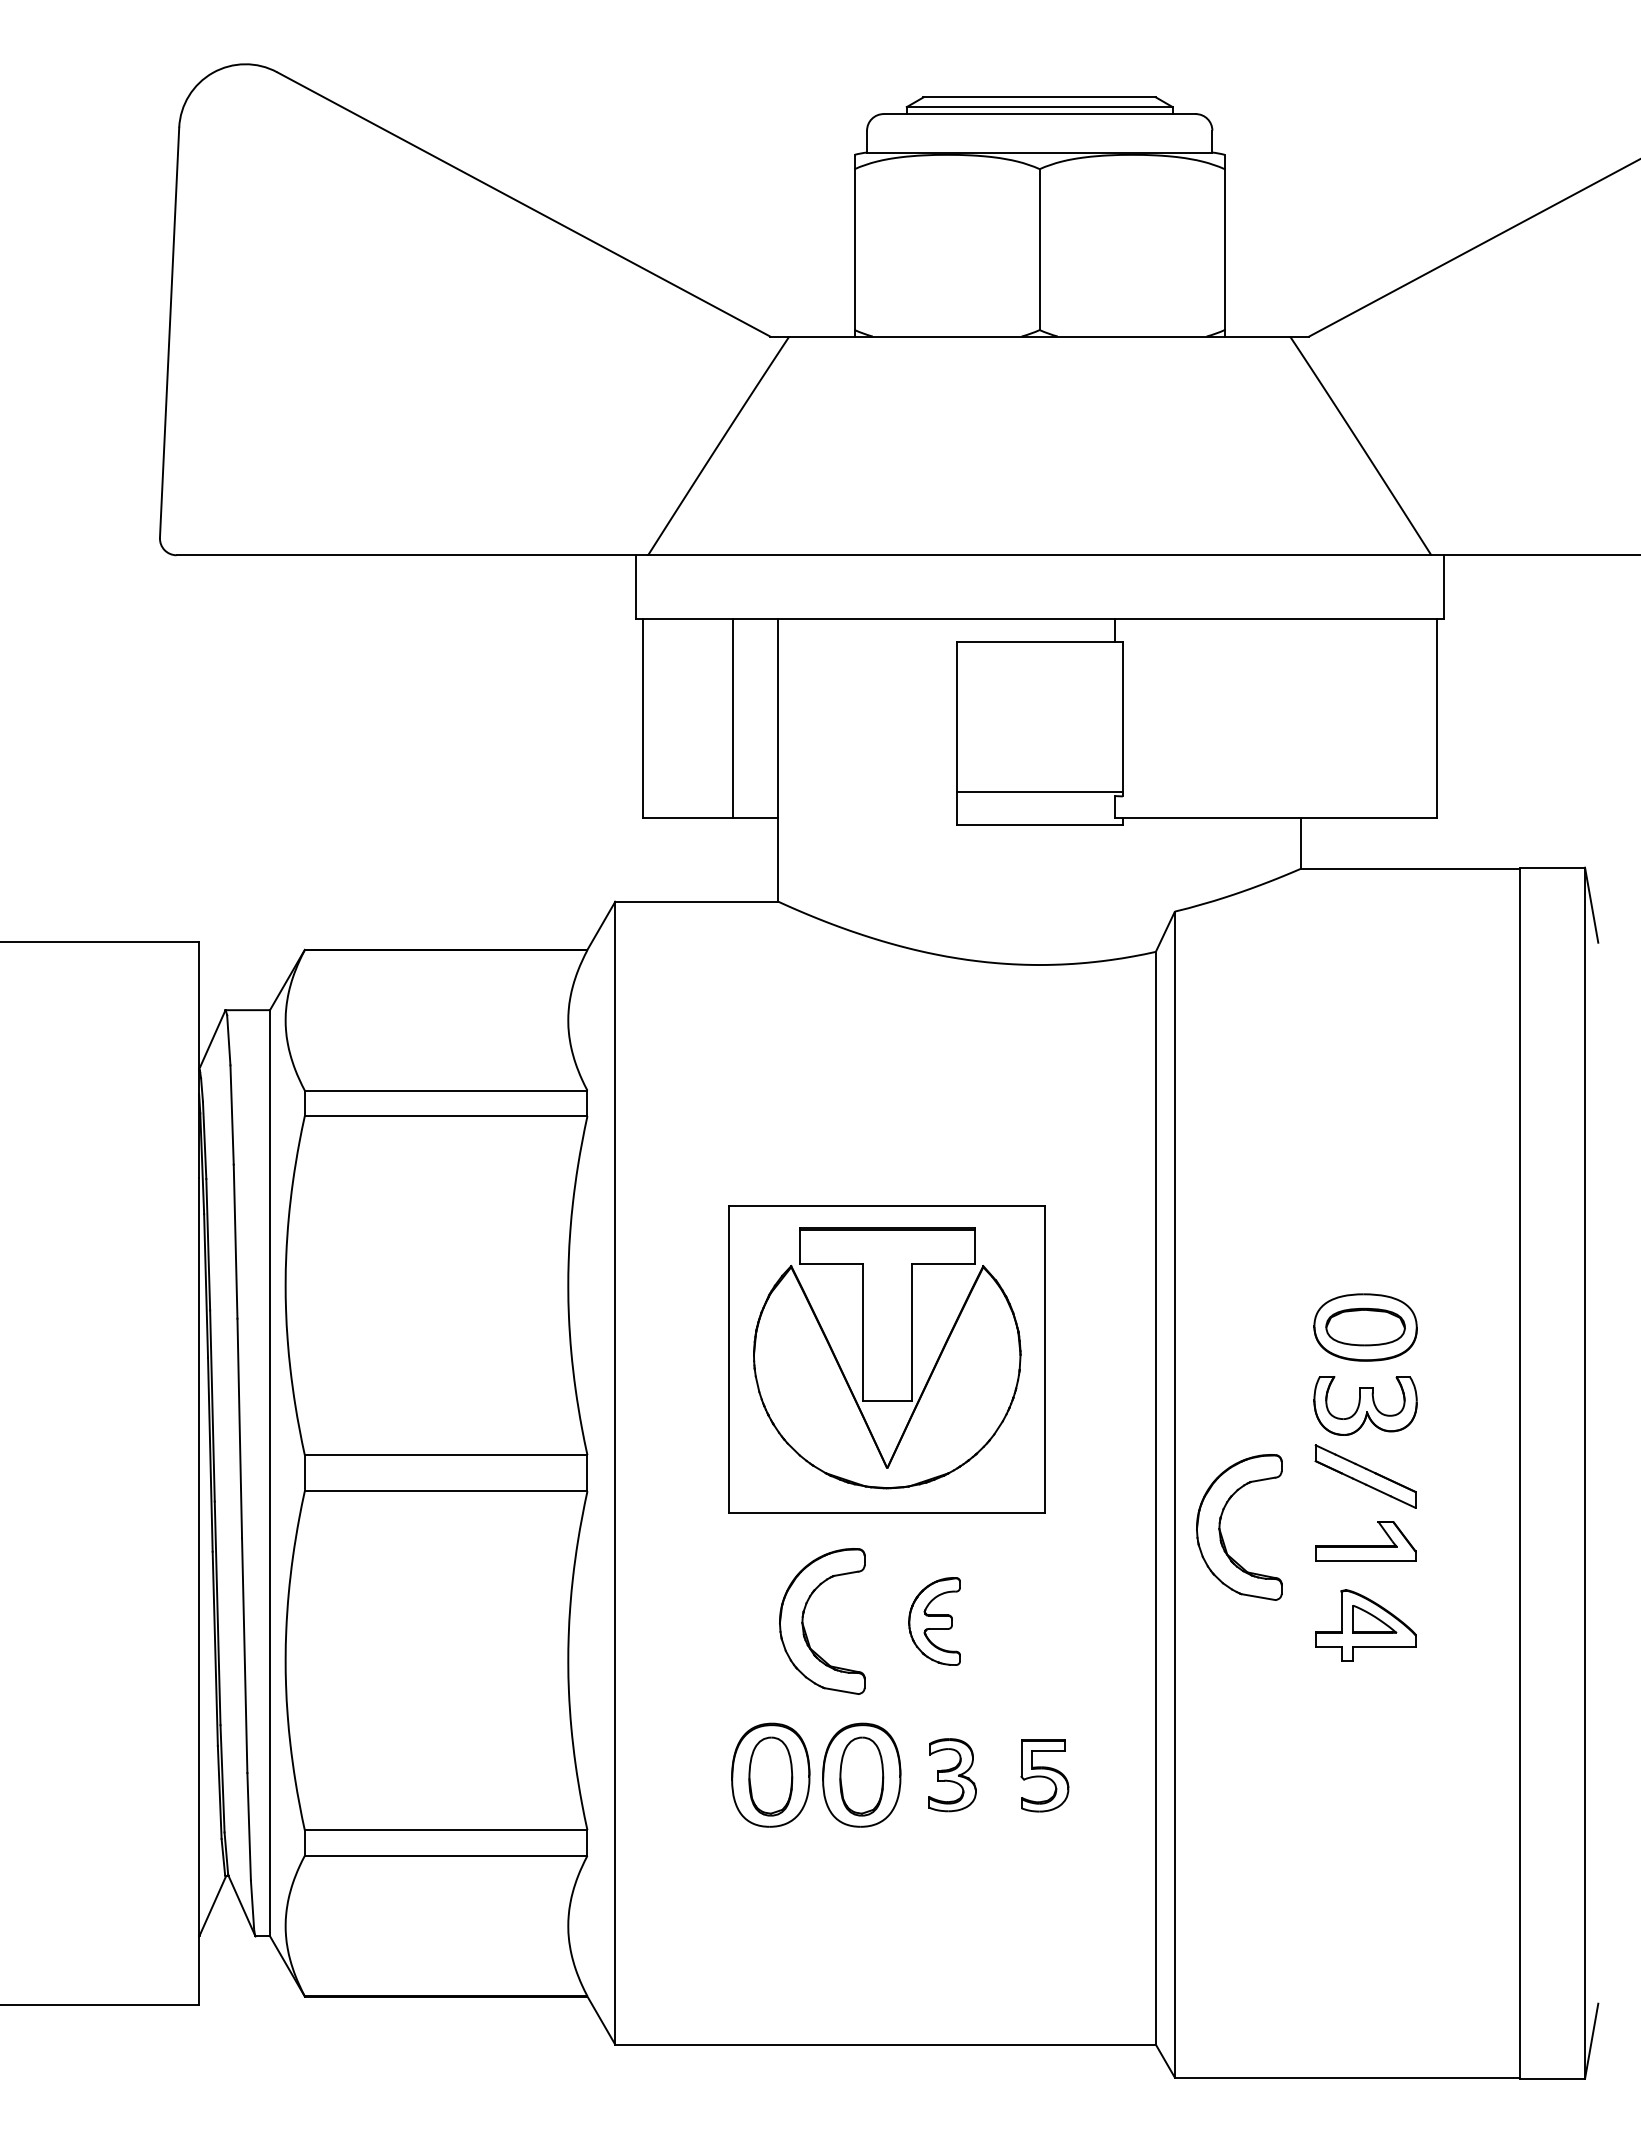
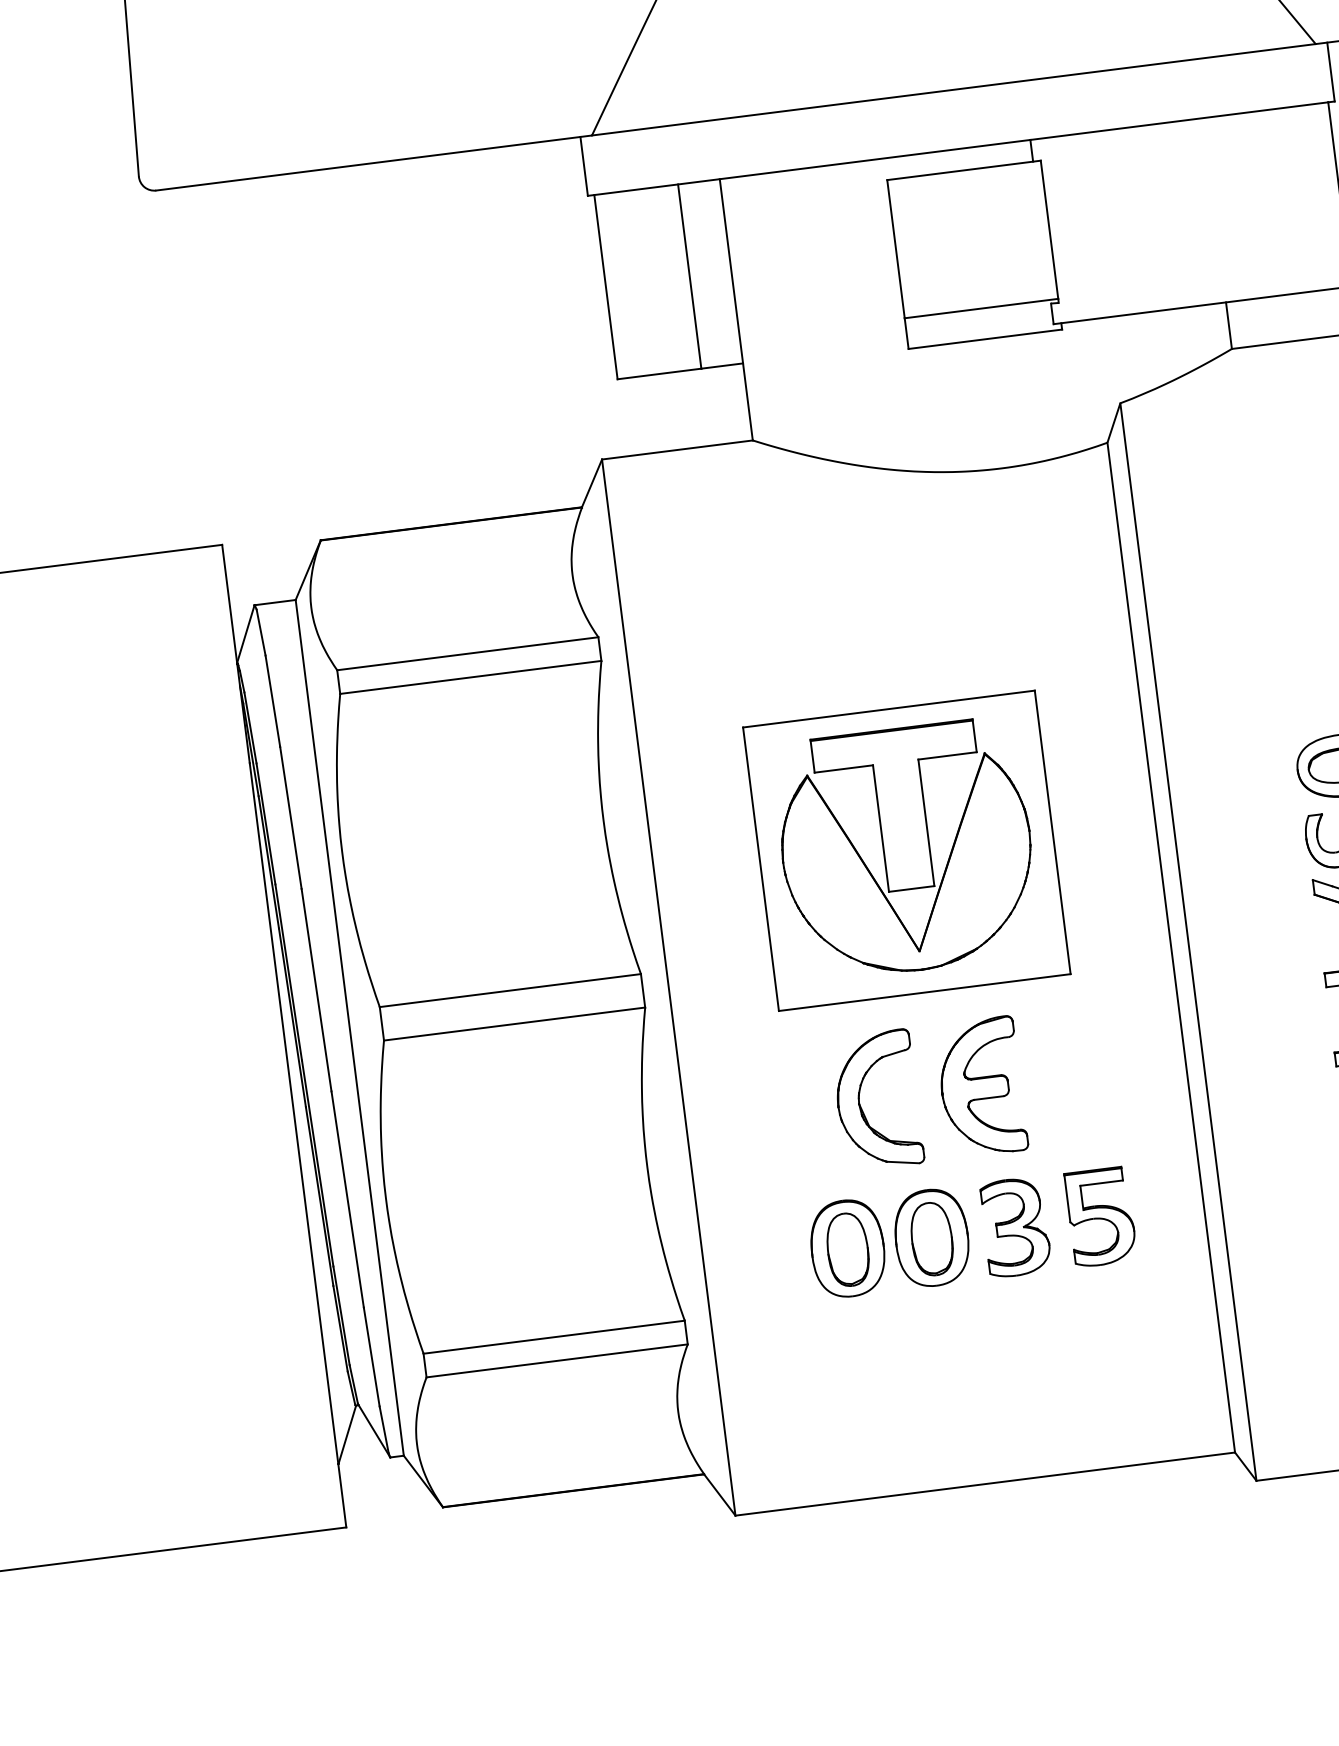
part: (1221, 1531) -> (1235, 970), removed
part: (934, 1621) -> (981, 1087), size x1.67
part: (952, 1774) -> (1015, 1226), size x1.43
part: (1044, 1775) -> (1100, 1216), size x1.43

